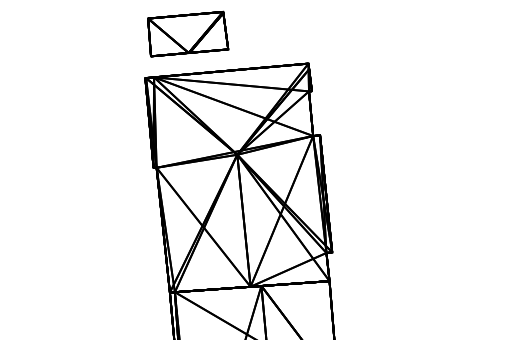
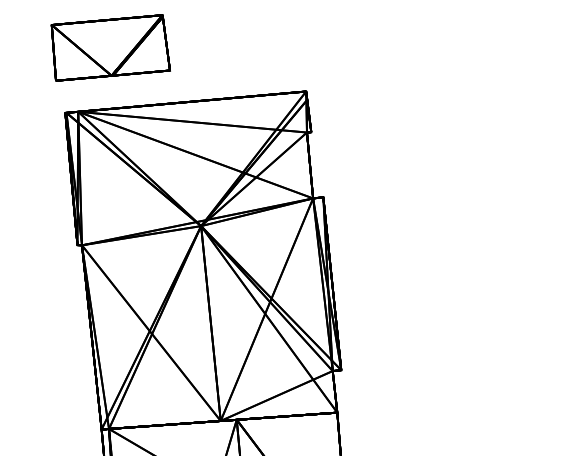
part: (188, 33) -> (111, 47), moved

